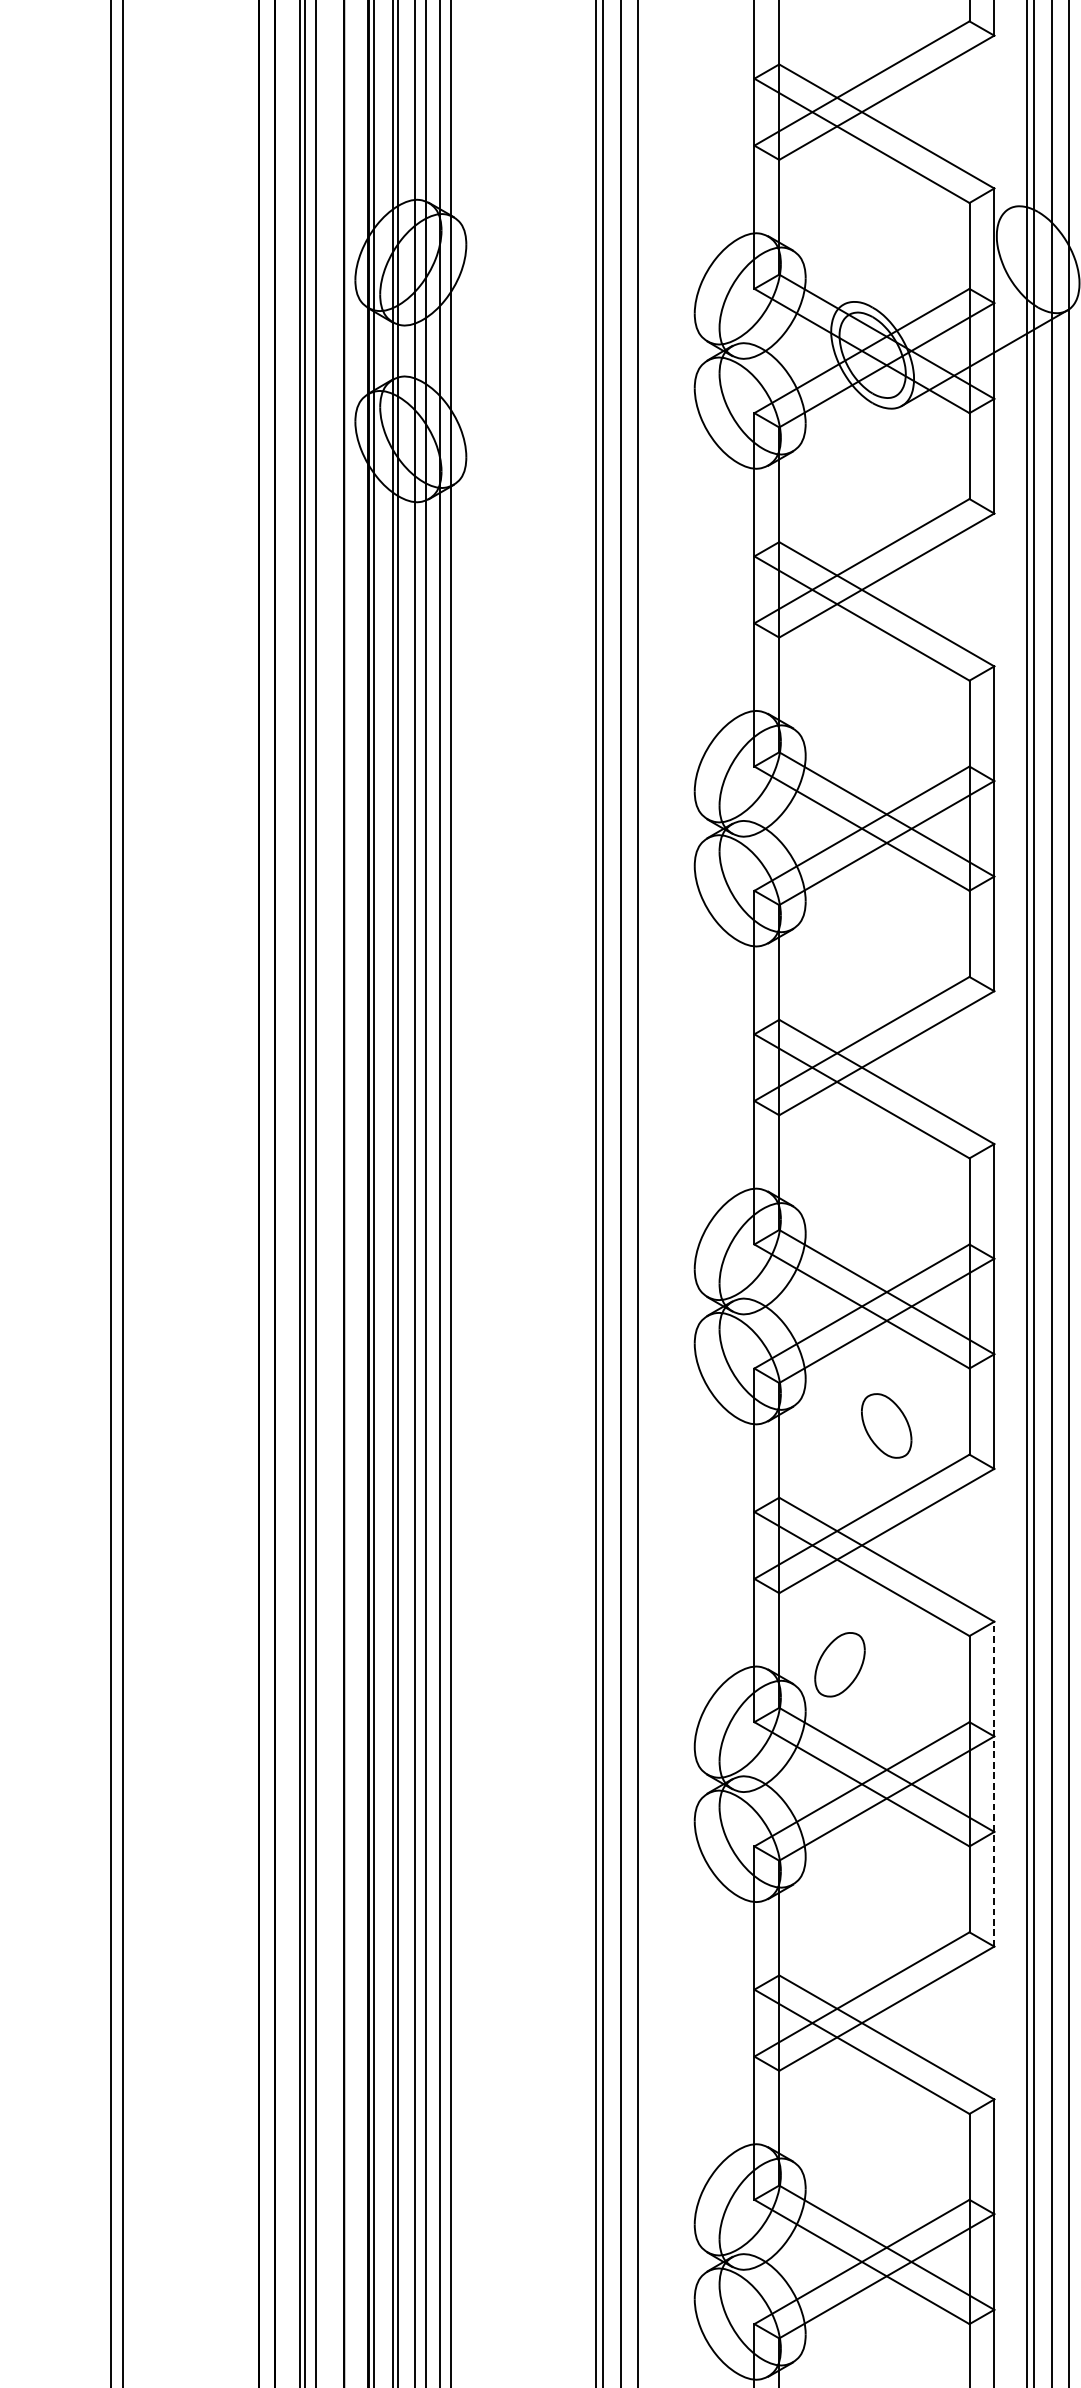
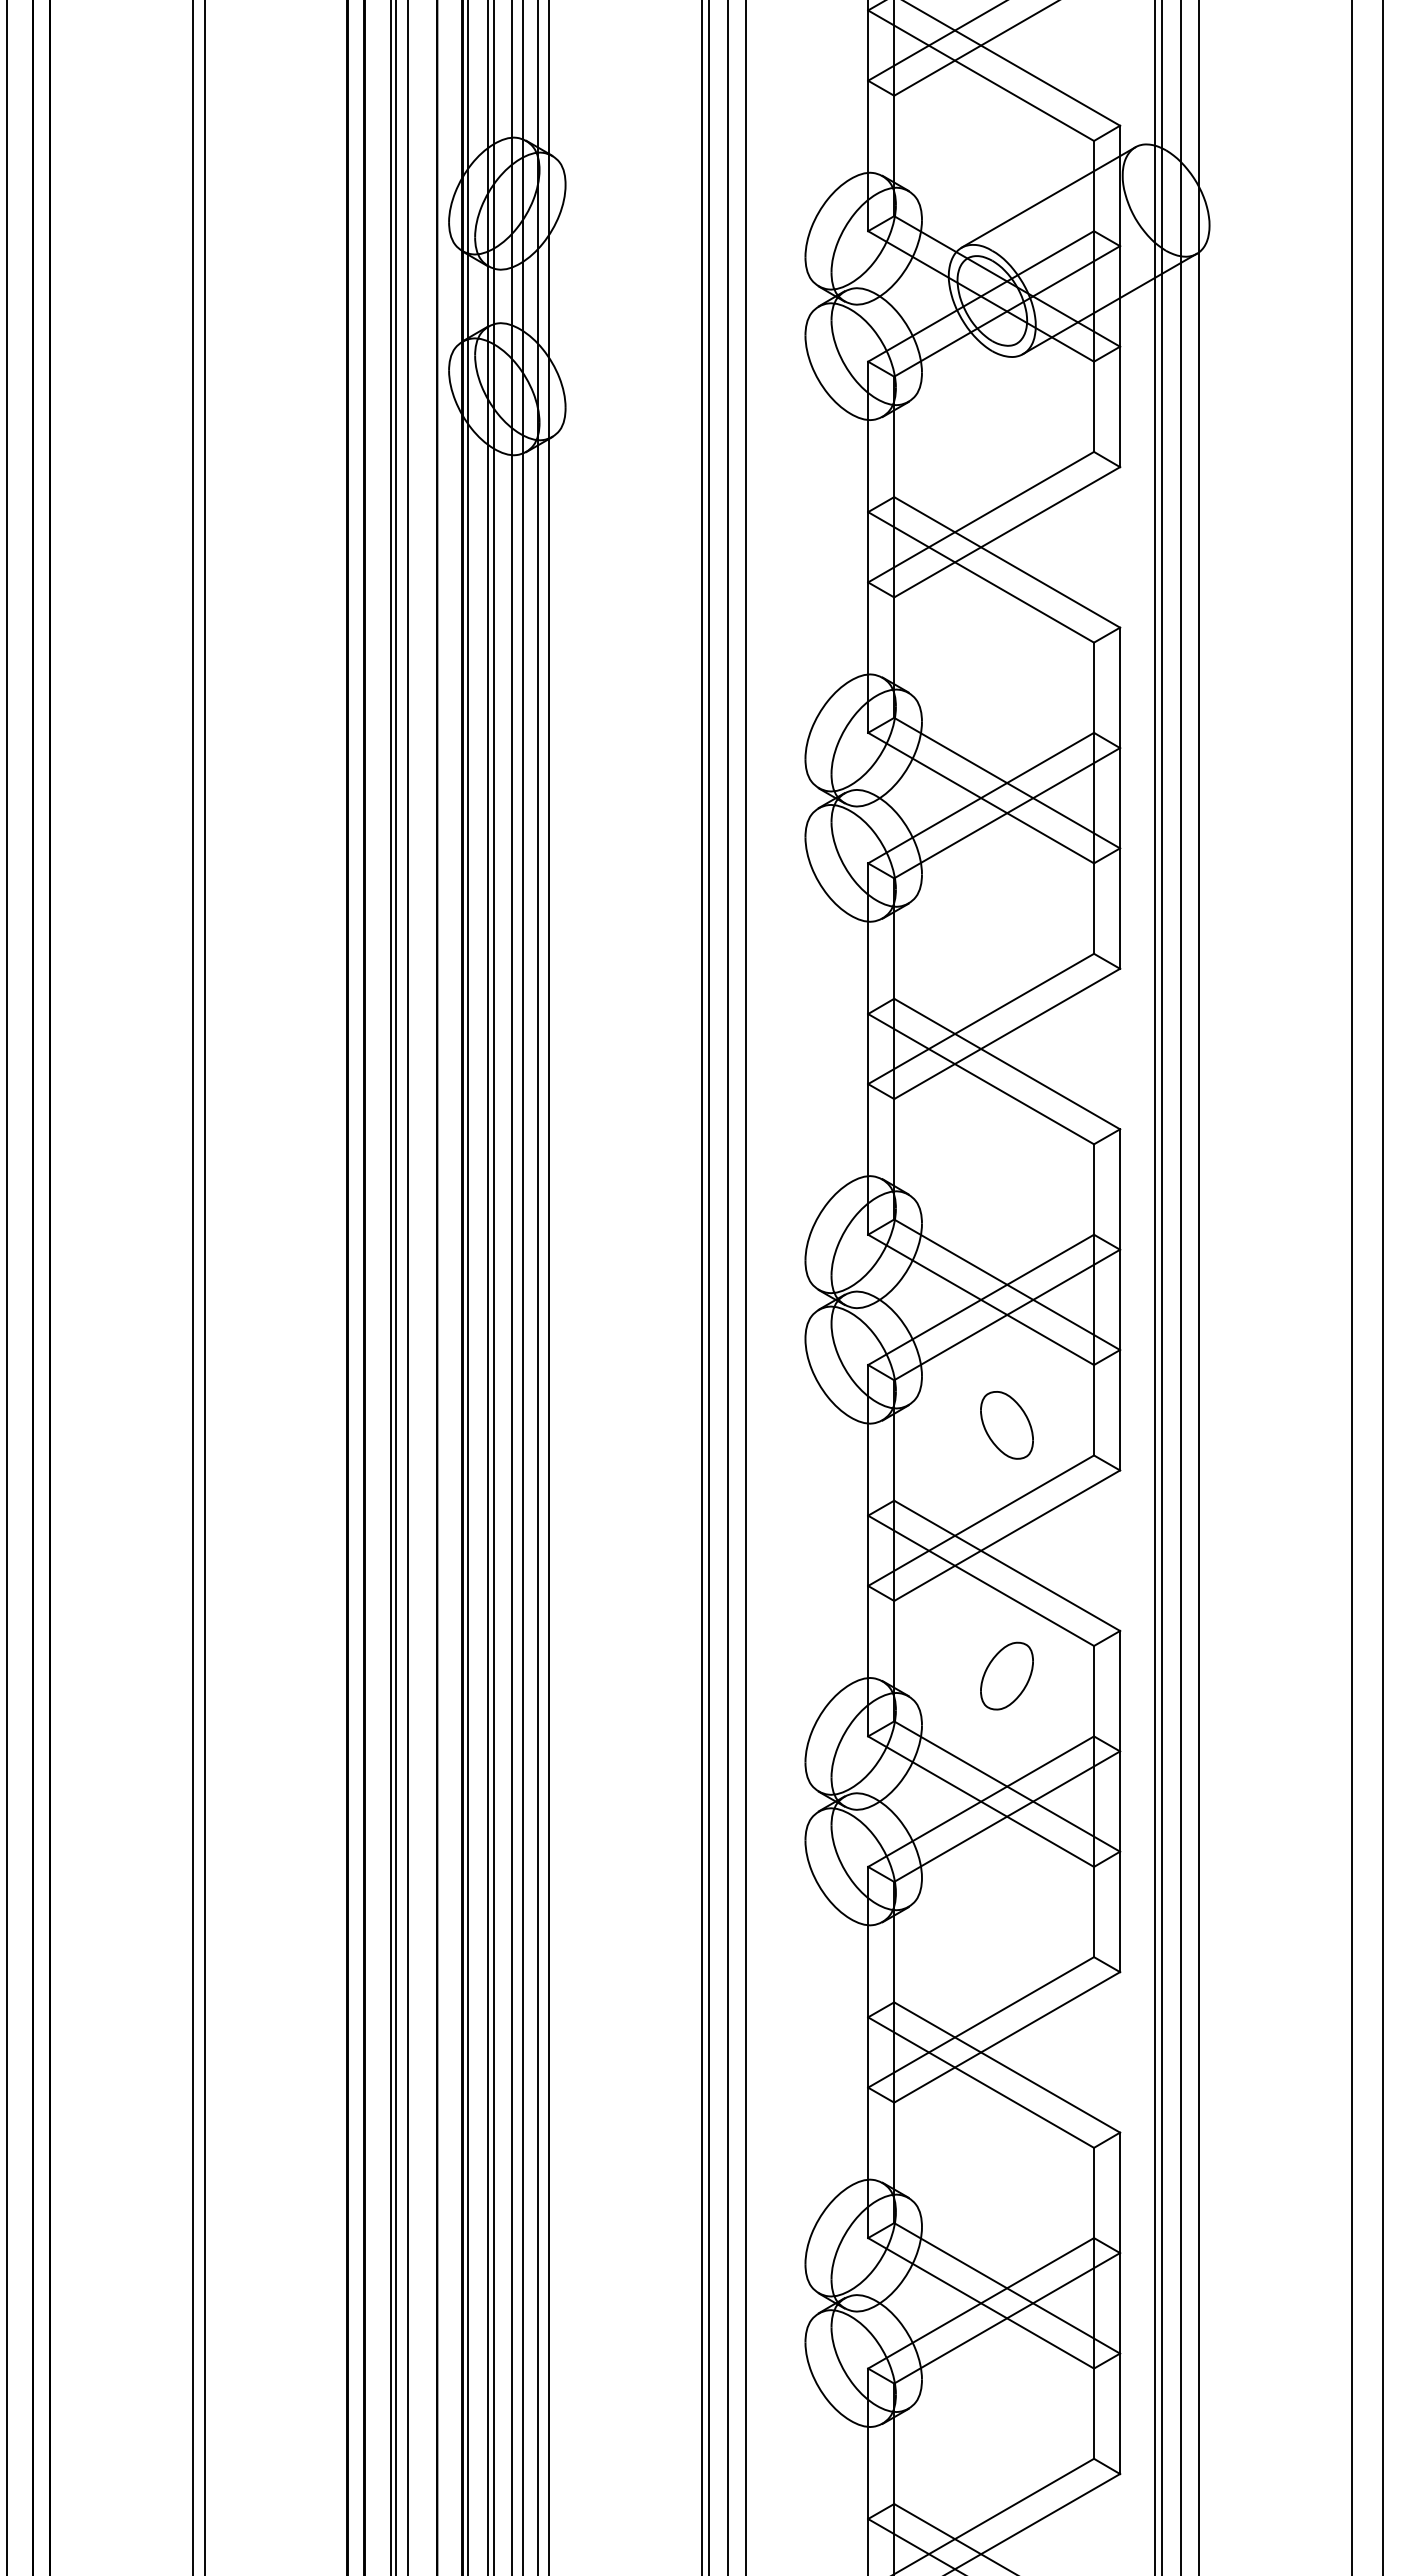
line: (926, 256) -> (1048, 197), added
part: (839, 1664) -> (1006, 1675), moved
line: (994, 1784) -> (1120, 1801), dashed -> solid

